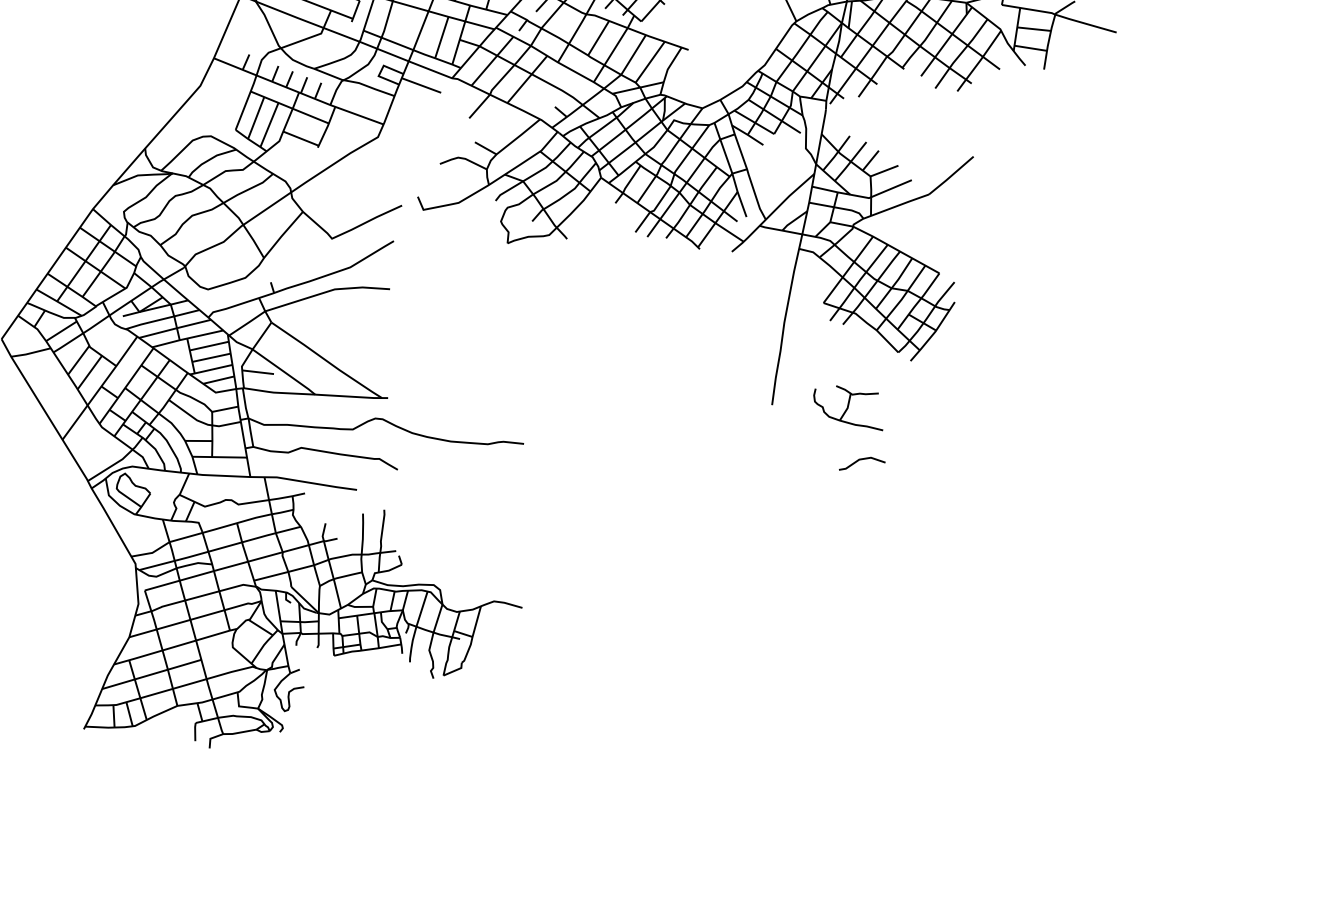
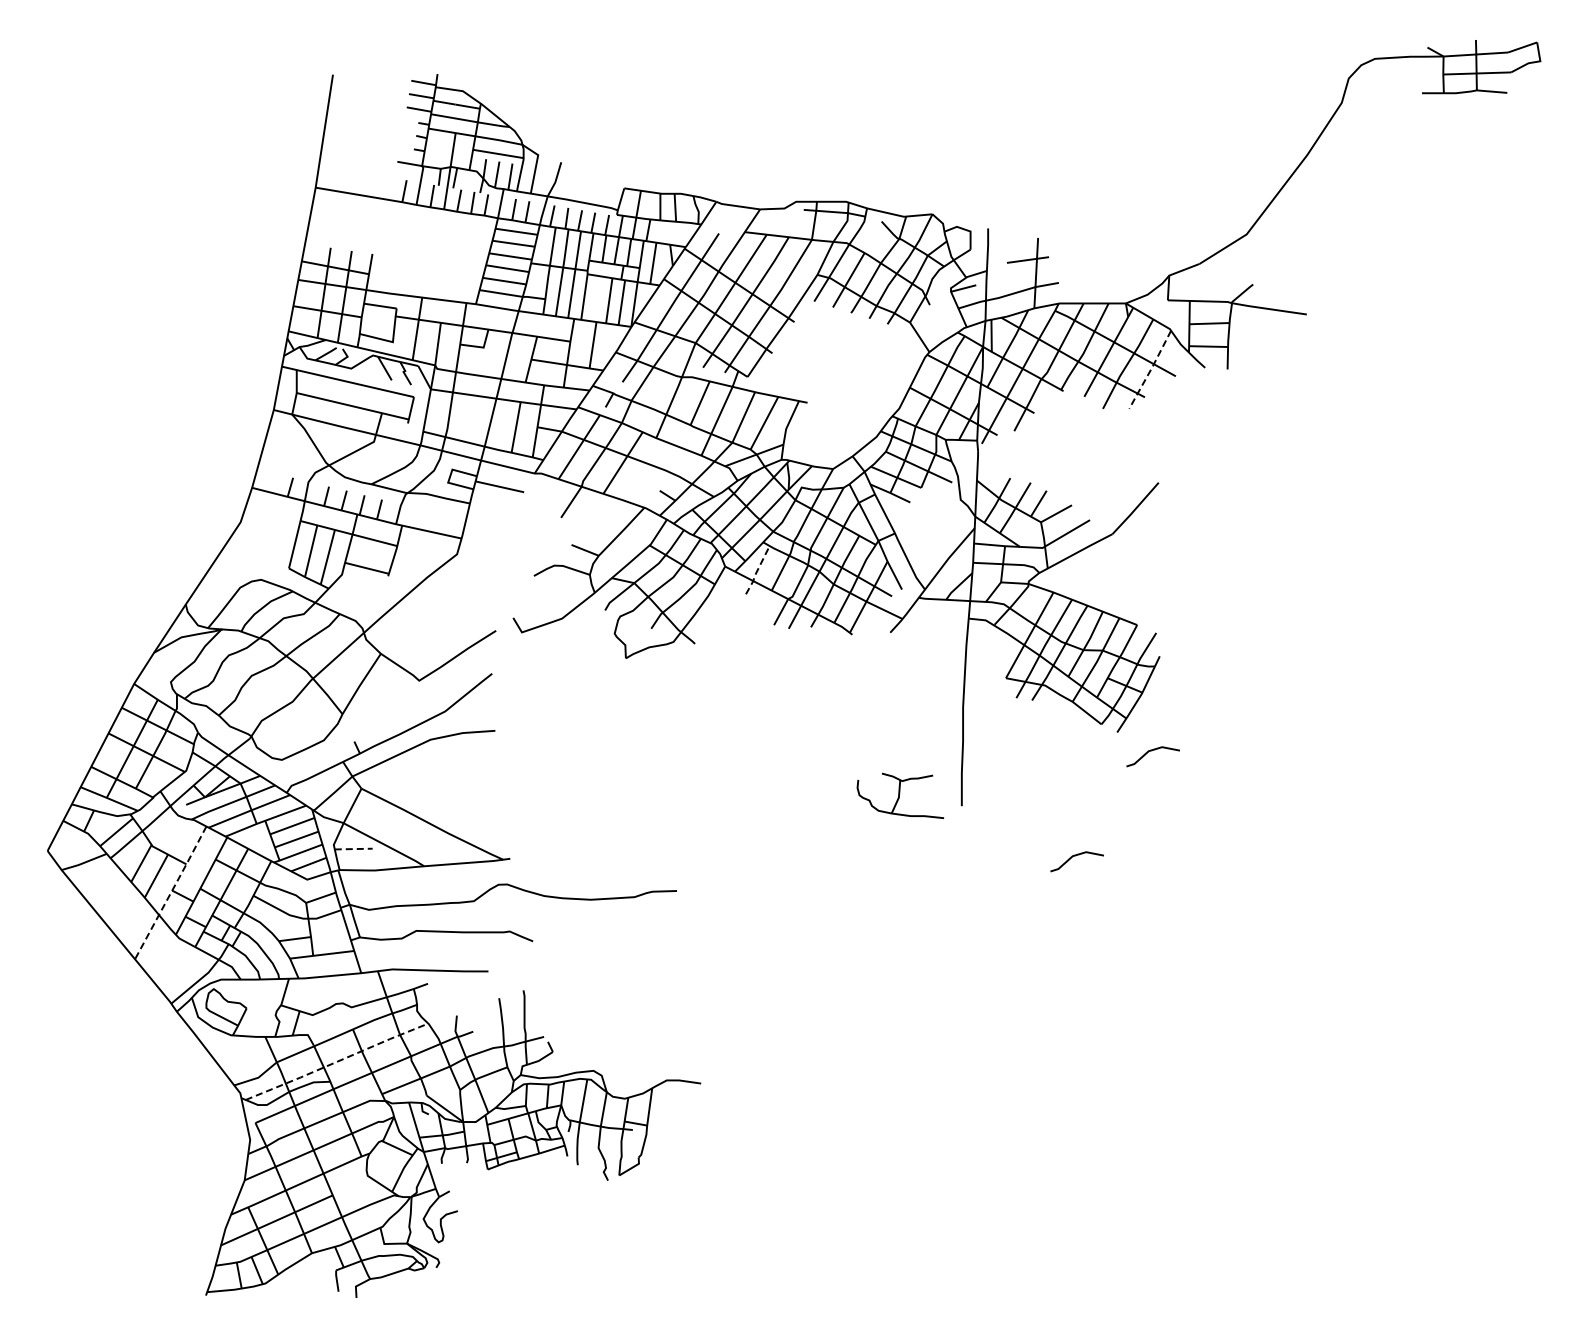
line: (979, 60) -> (1150, 369), solid -> dashed
line: (627, 184) -> (757, 570), solid -> dashed
line: (257, 372) -> (353, 849), solid -> dashed
line: (937, 380) -> (1151, 751), added
line: (100, 387) -> (171, 892), solid -> dashed
part: (849, 406) -> (900, 795), moved
line: (220, 548) -> (337, 1061), solid -> dashed

